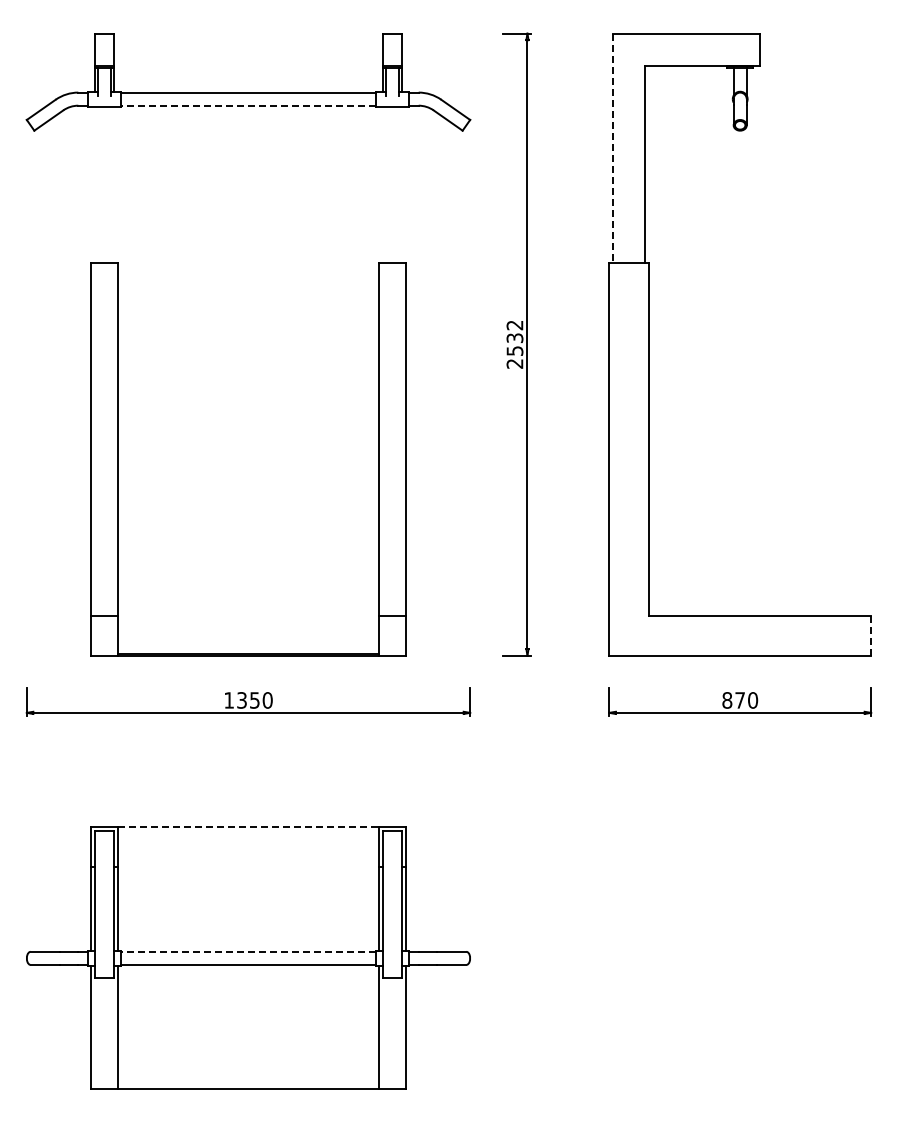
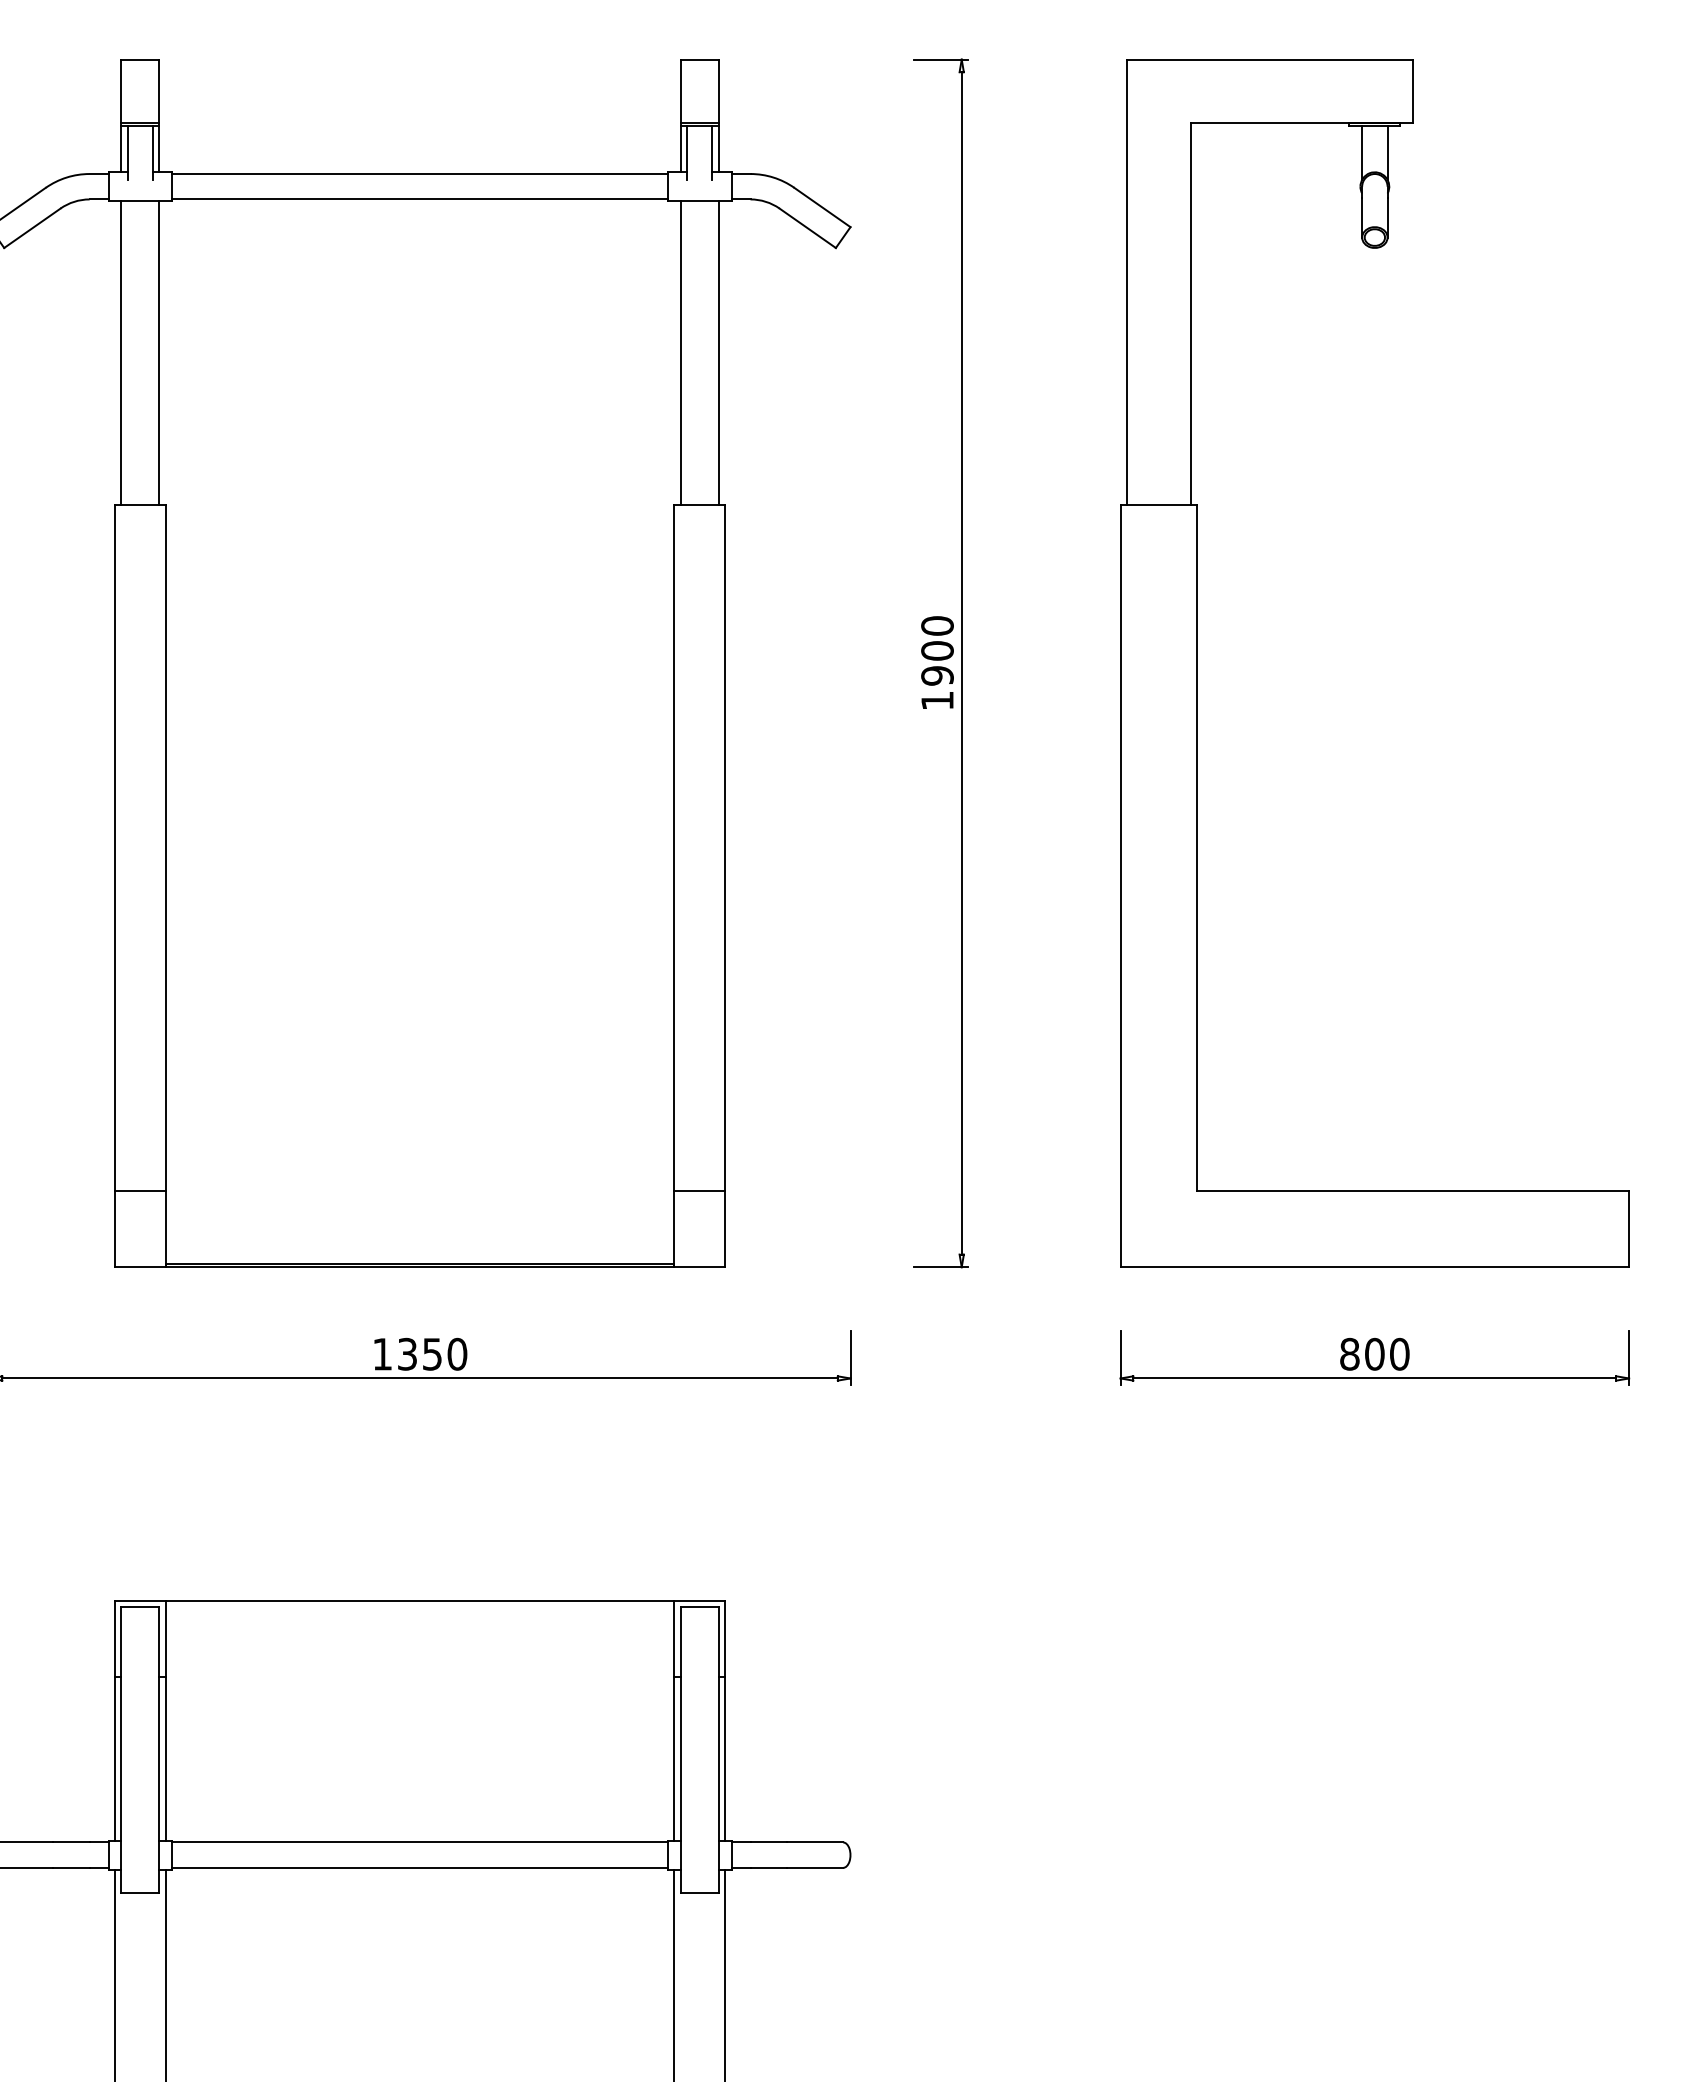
line: (248, 105) -> (420, 199), dashed -> solid
line: (612, 148) -> (1126, 282), dashed -> solid
line: (94, 184) -> (121, 352), added
line: (114, 184) -> (159, 352), added
line: (382, 184) -> (680, 352), added
line: (402, 184) -> (719, 352), added
text: (514, 344) -> (936, 663), 2532 -> 1900
line: (871, 635) -> (1629, 1228), dashed -> solid
text: (740, 700) -> (1375, 1354), 870 -> 800
line: (248, 827) -> (420, 1601), dashed -> solid
line: (248, 951) -> (420, 1841), dashed -> solid

